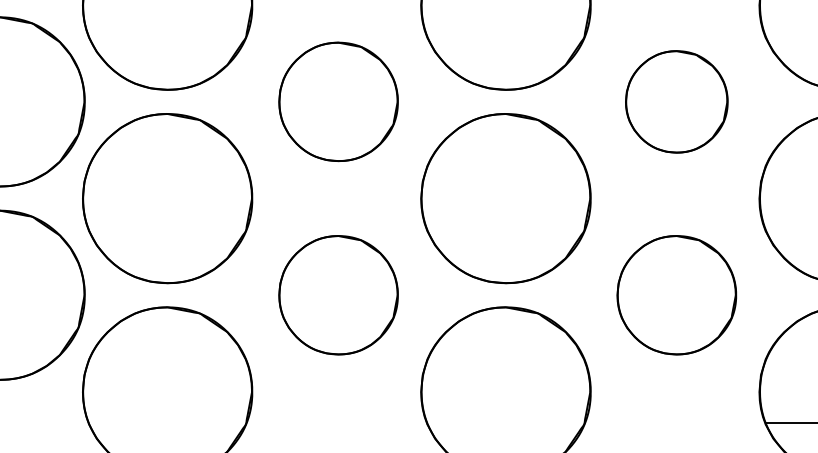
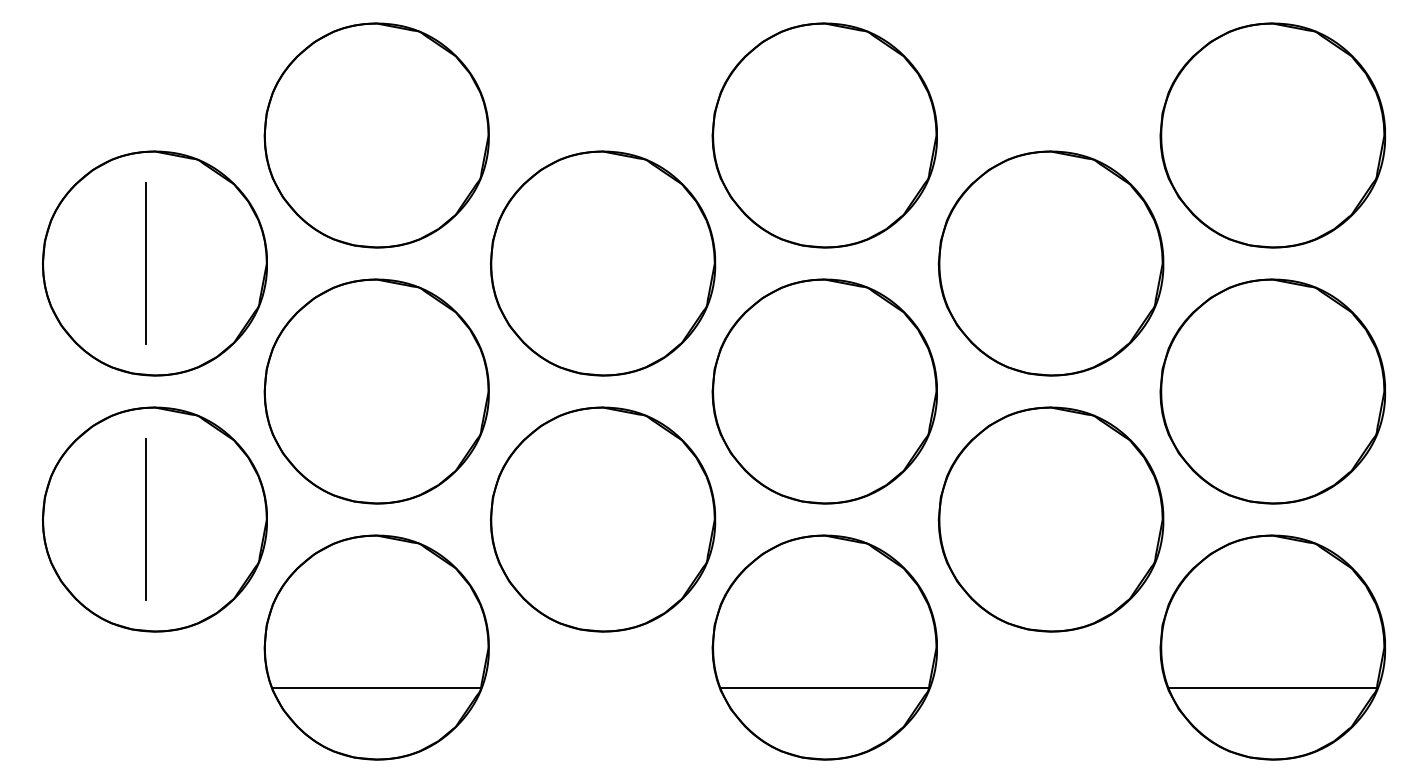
part: (338, 101) -> (603, 263), size x1.43
part: (676, 101) -> (1050, 263), size x1.67
part: (338, 295) -> (603, 519), size x1.43
part: (676, 295) -> (1050, 519), size x1.43
line: (167, 422) -> (376, 688), added
line: (505, 422) -> (824, 688), added

